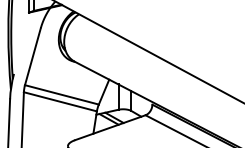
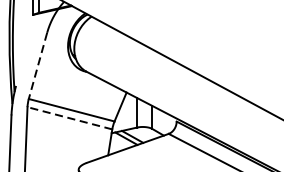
line: (32, 56) -> (37, 65), solid -> dashed
line: (60, 101) -> (70, 117), solid -> dashed

